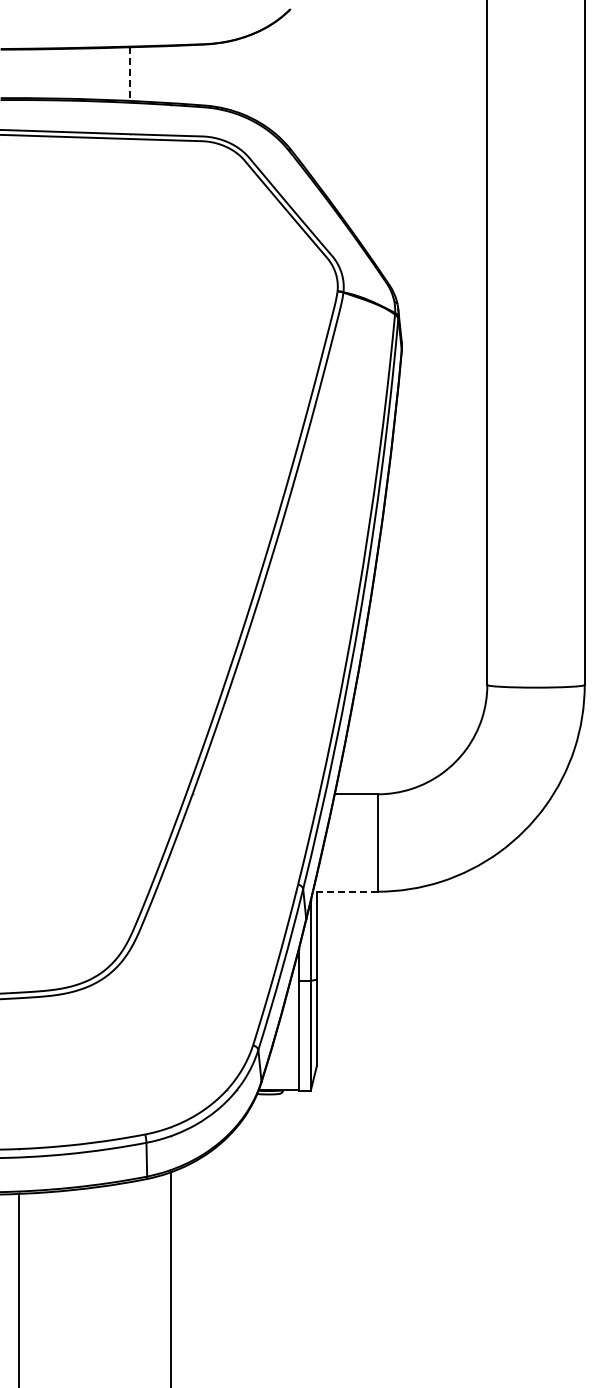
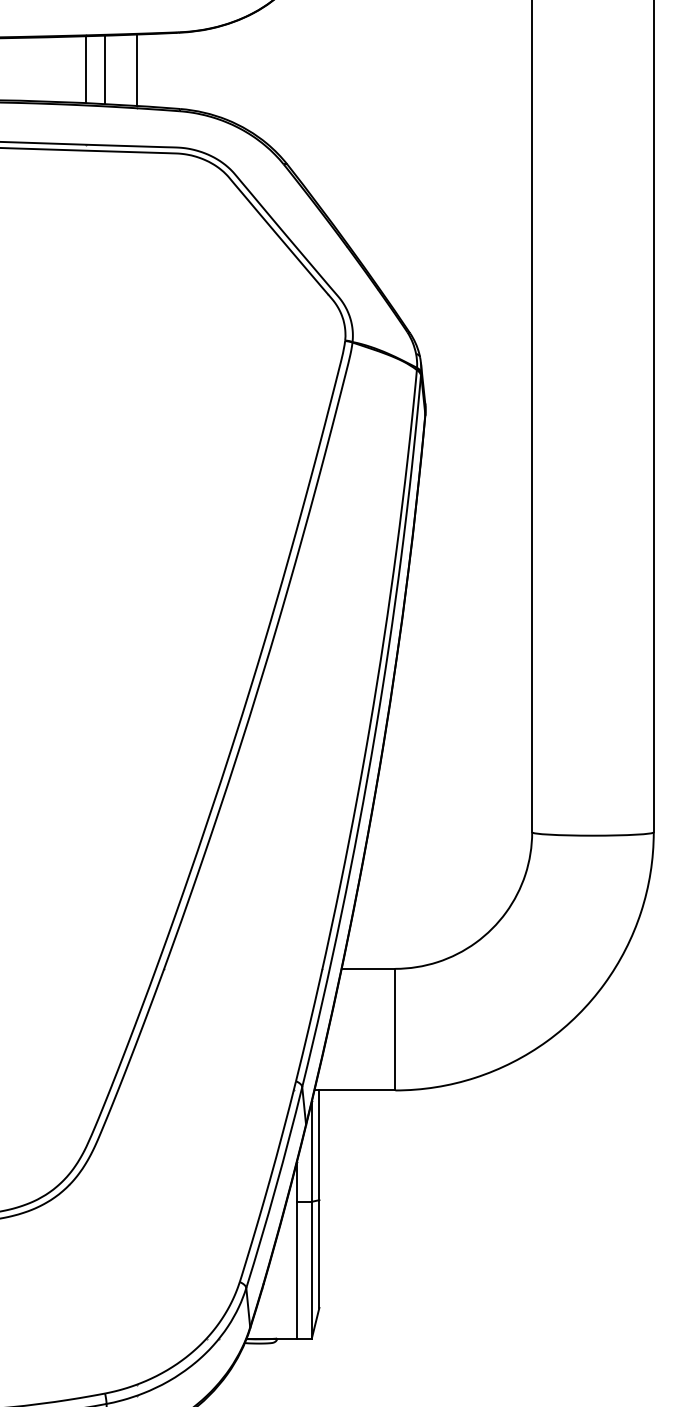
line: (144, 73) -> (104, 68), added
line: (129, 74) -> (85, 70), dashed -> solid
line: (170, 74) -> (136, 70), added
line: (344, 891) -> (353, 1090), dashed -> solid

